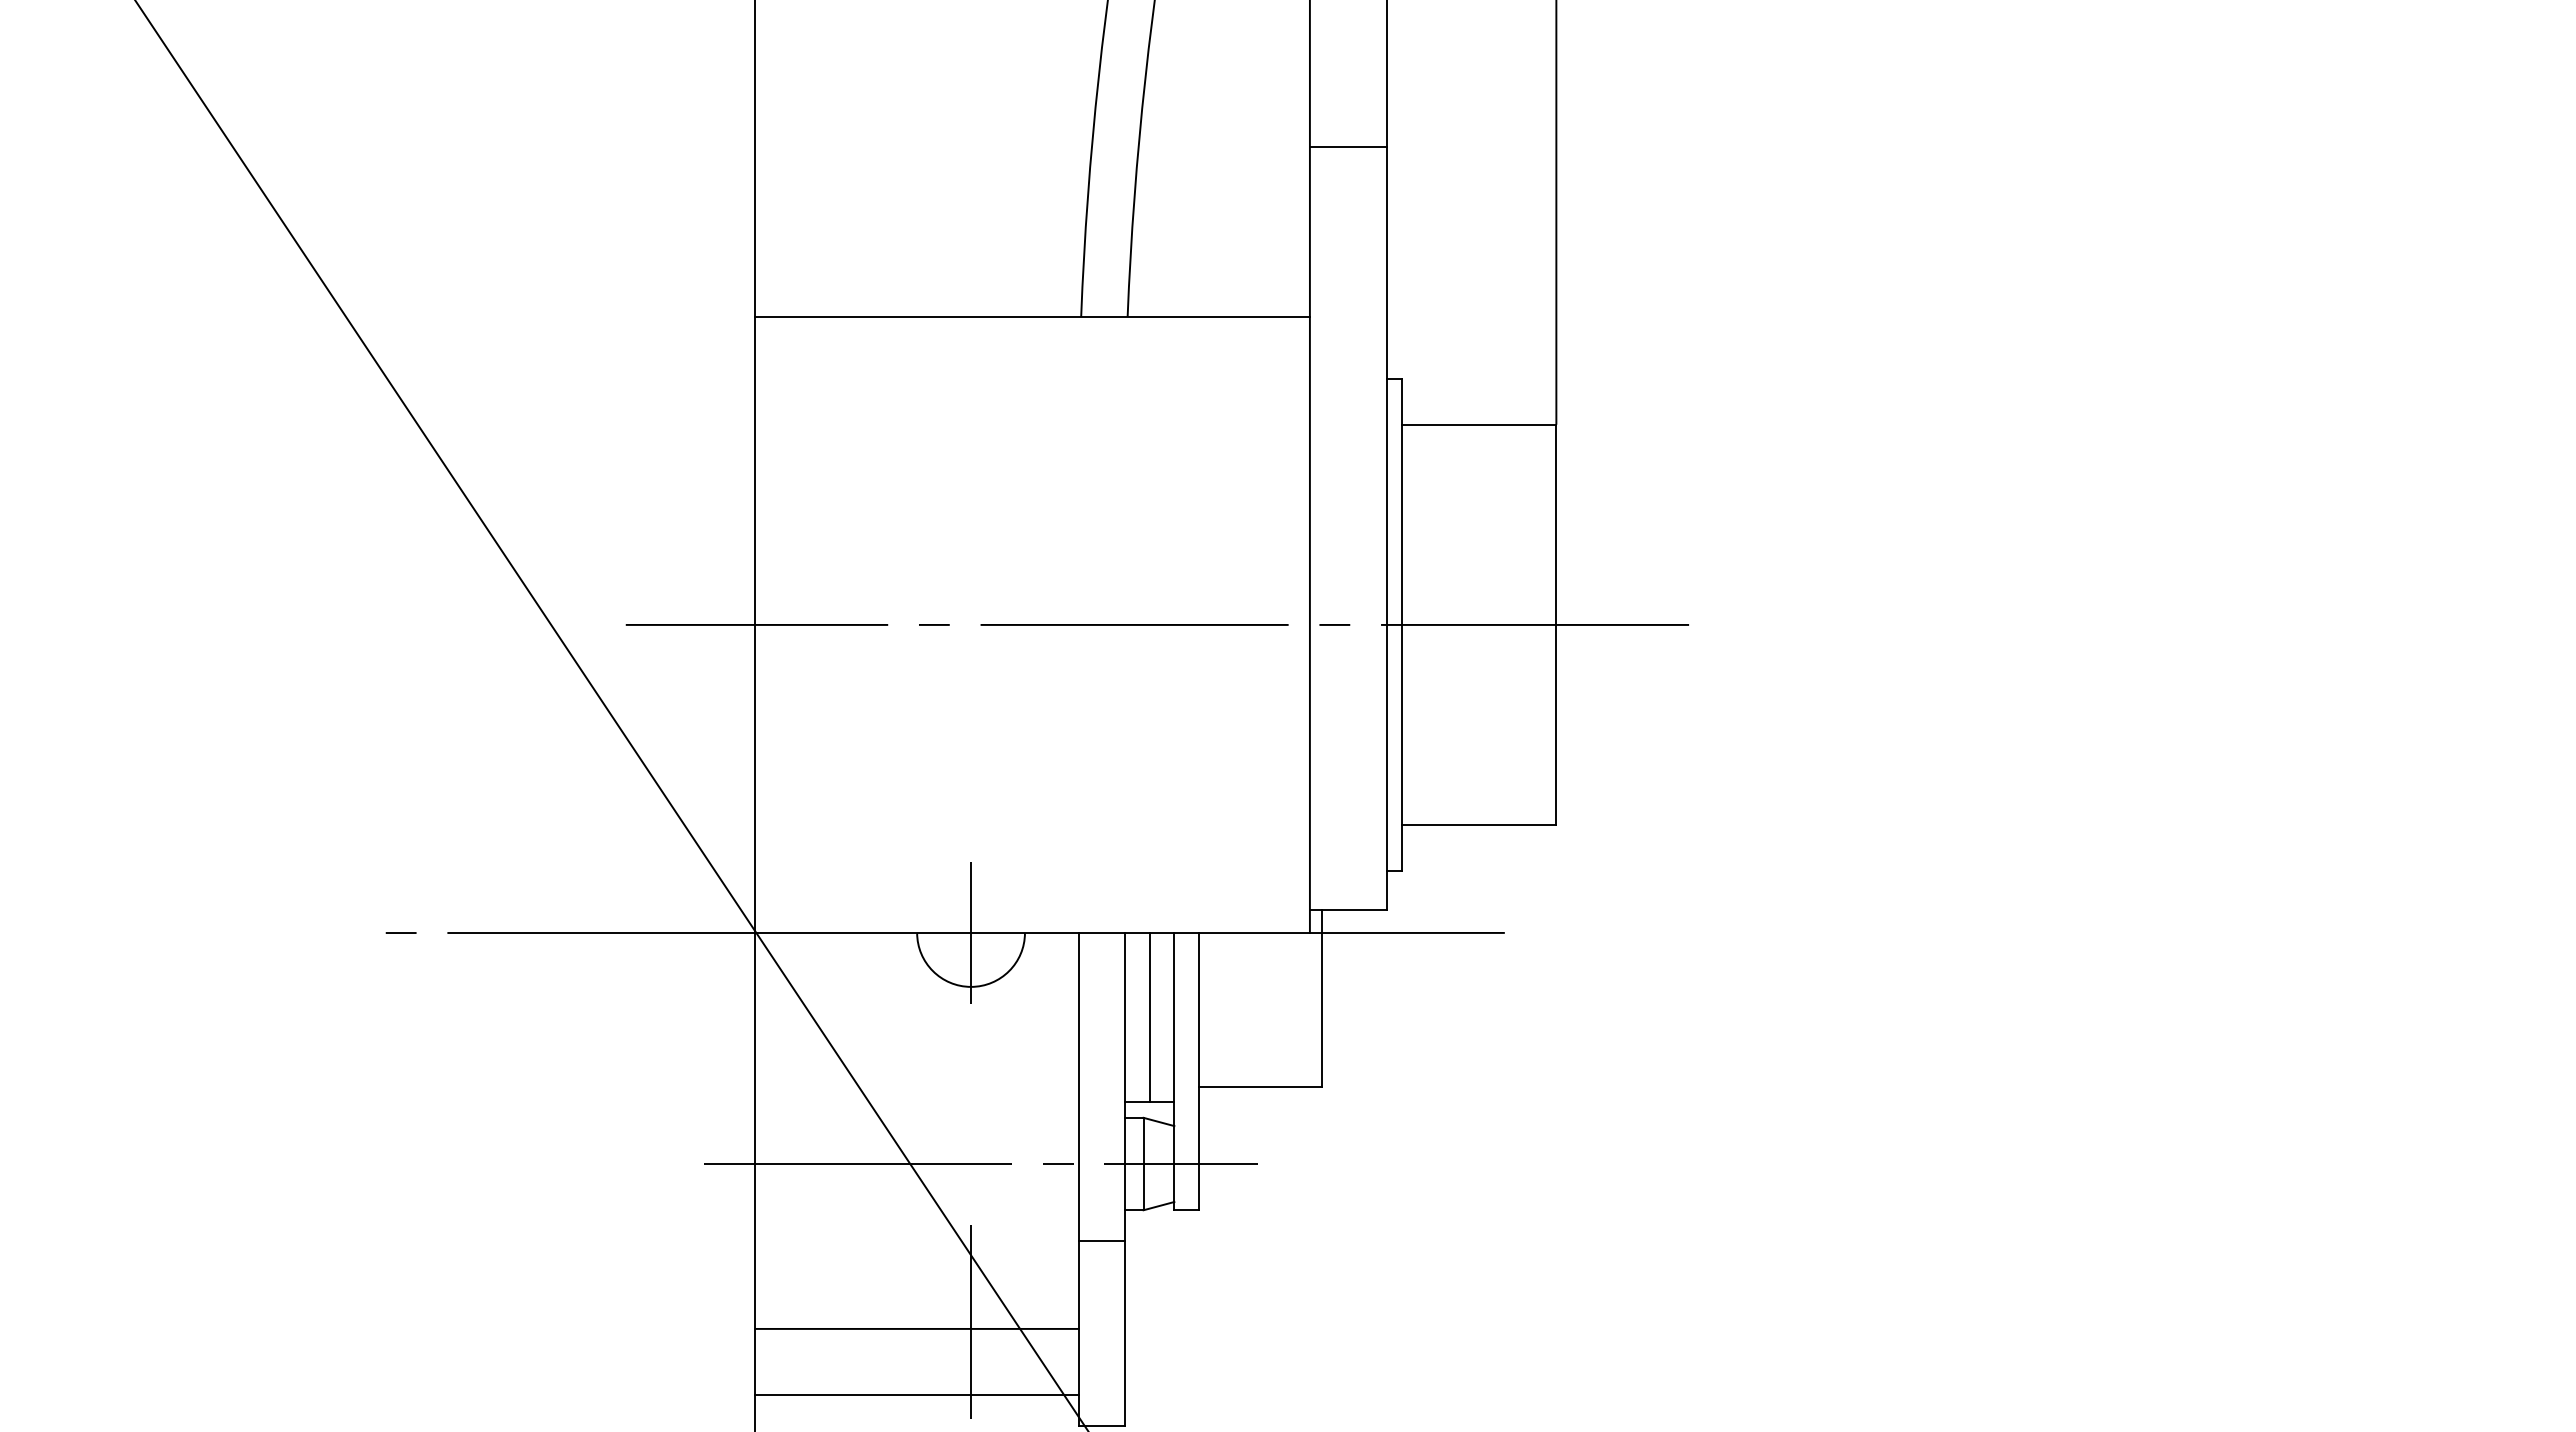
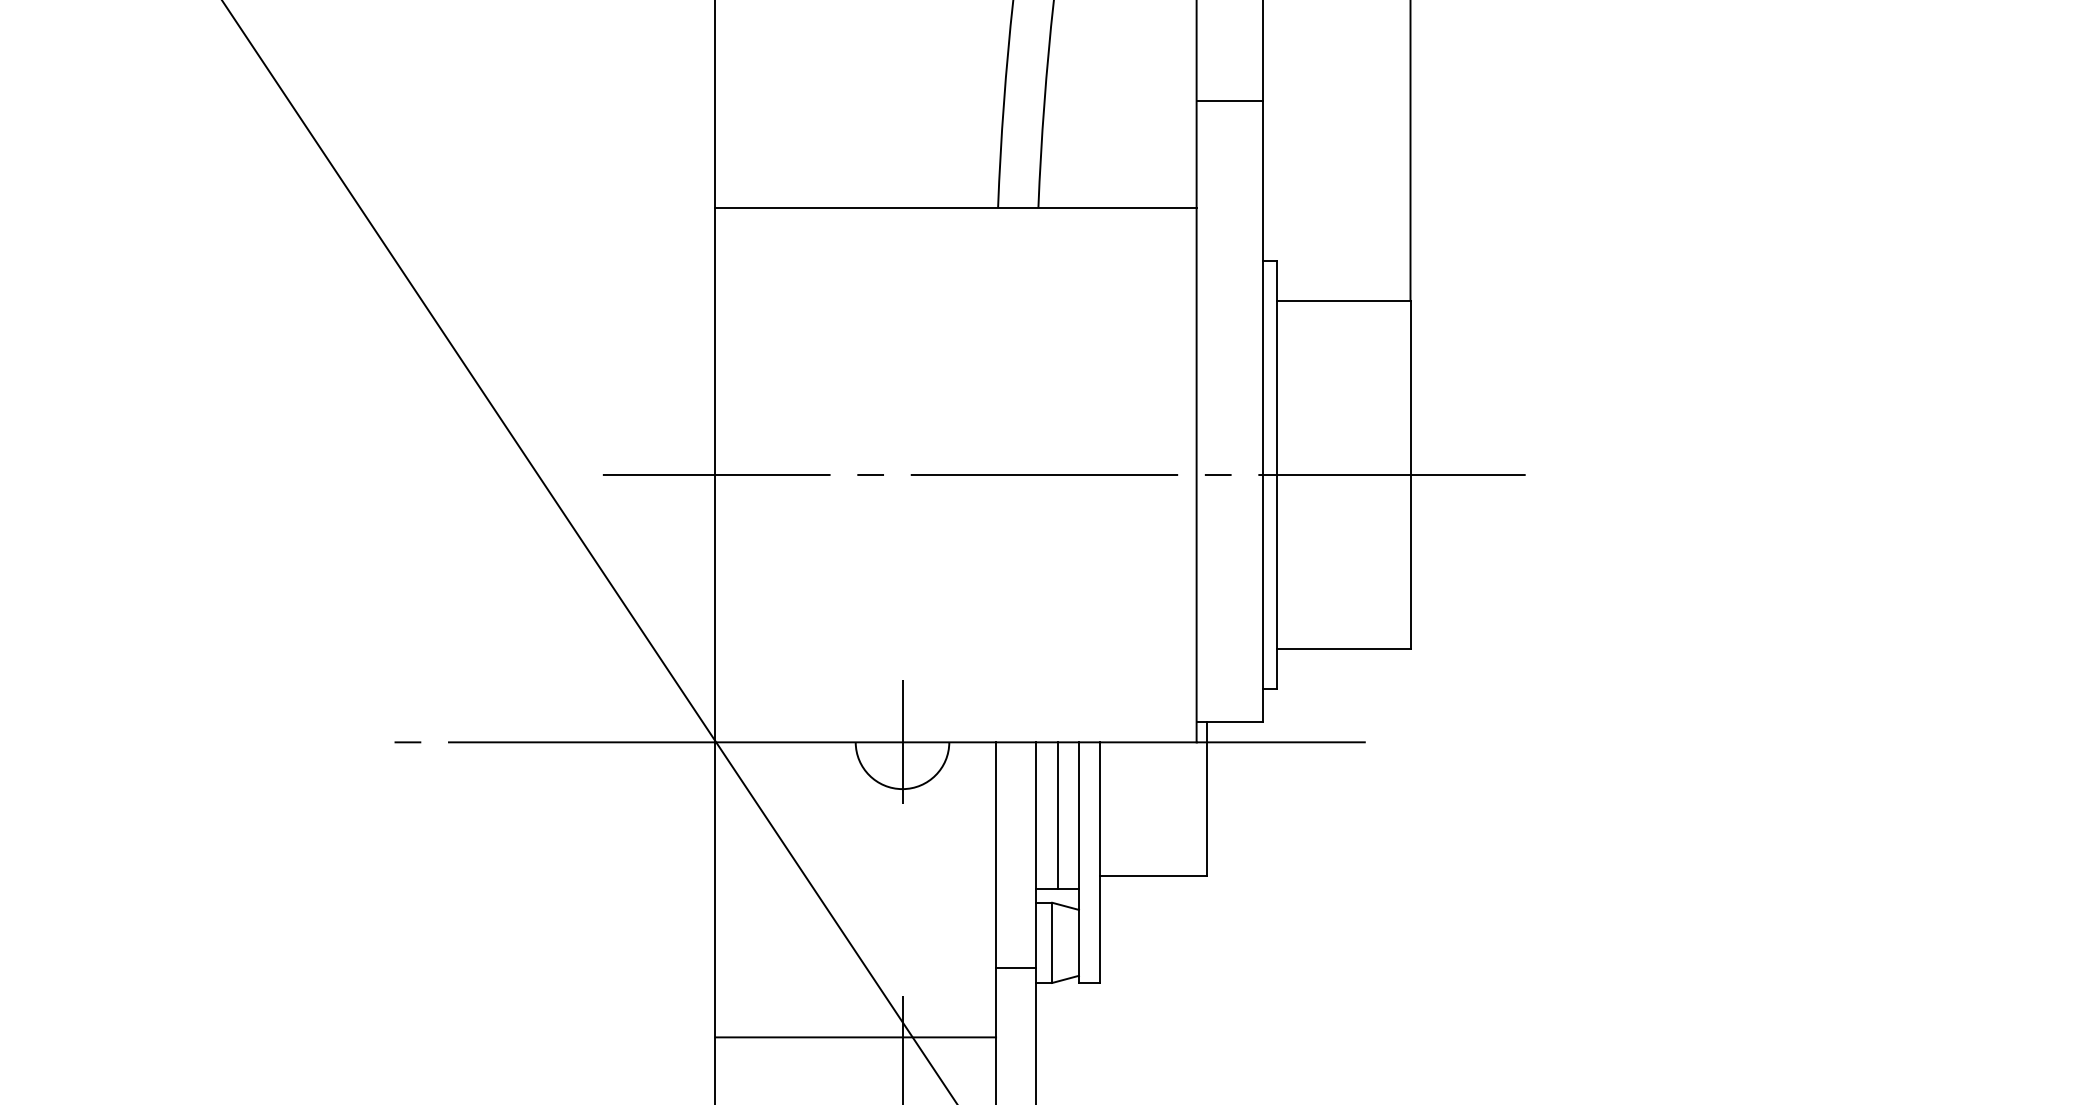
line: (1347, 147) -> (1229, 100), moved
line: (980, 1164) -> (910, 943), removed
line: (1101, 1240) -> (1015, 967), moved
line: (916, 1328) -> (855, 1036), moved

